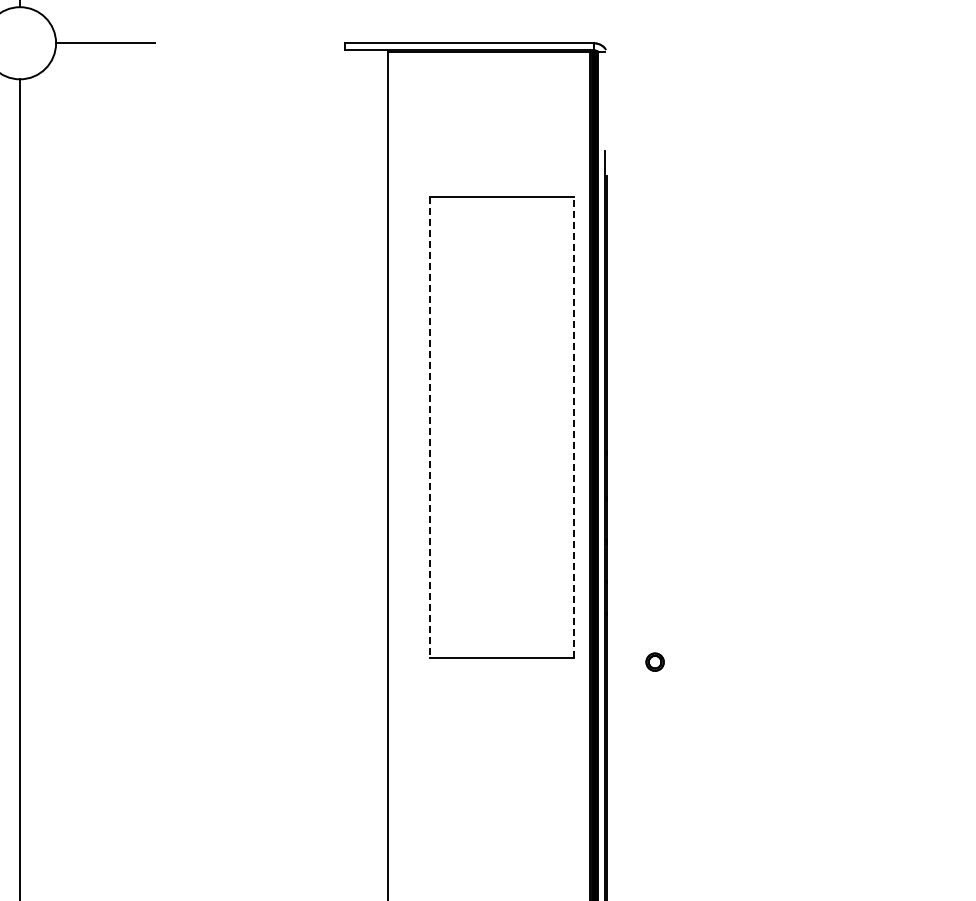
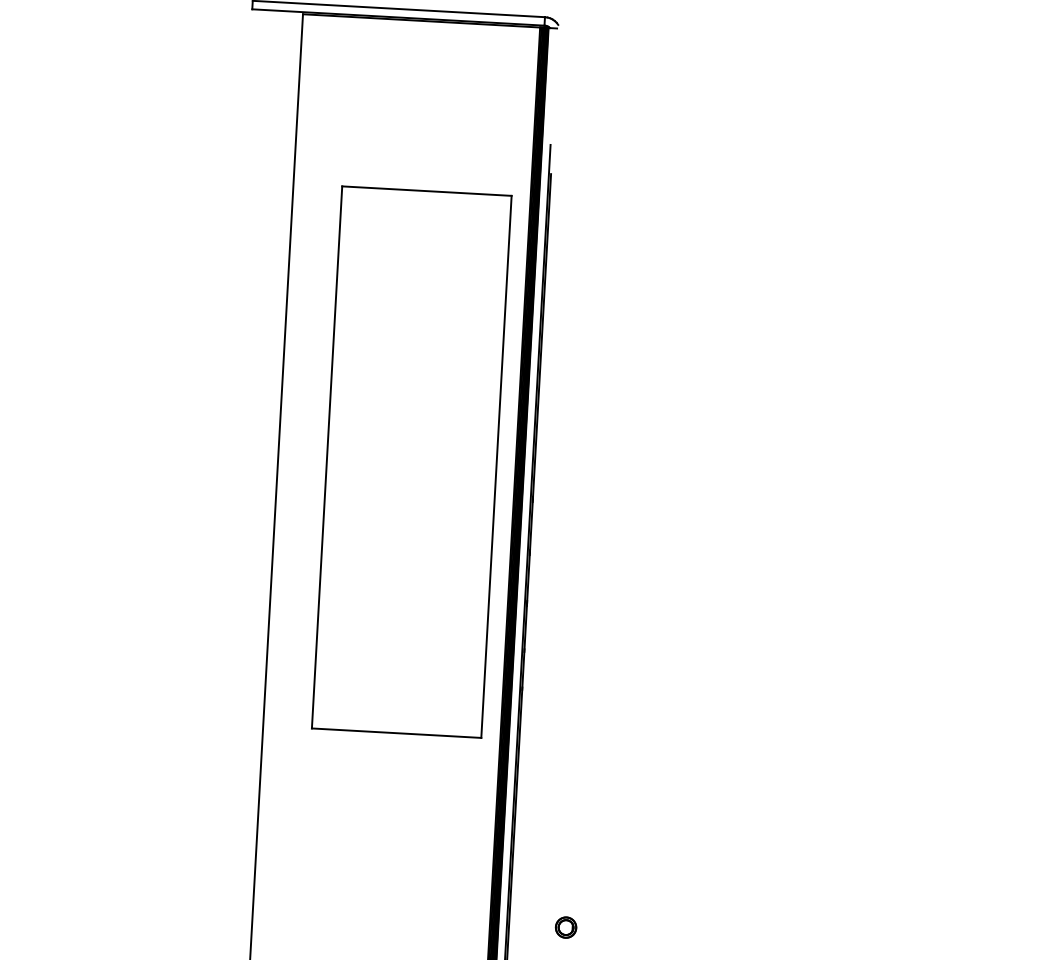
line: (429, 427) -> (326, 457), dashed -> solid
line: (574, 427) -> (496, 467), dashed -> solid
part: (654, 661) -> (565, 926), moved

